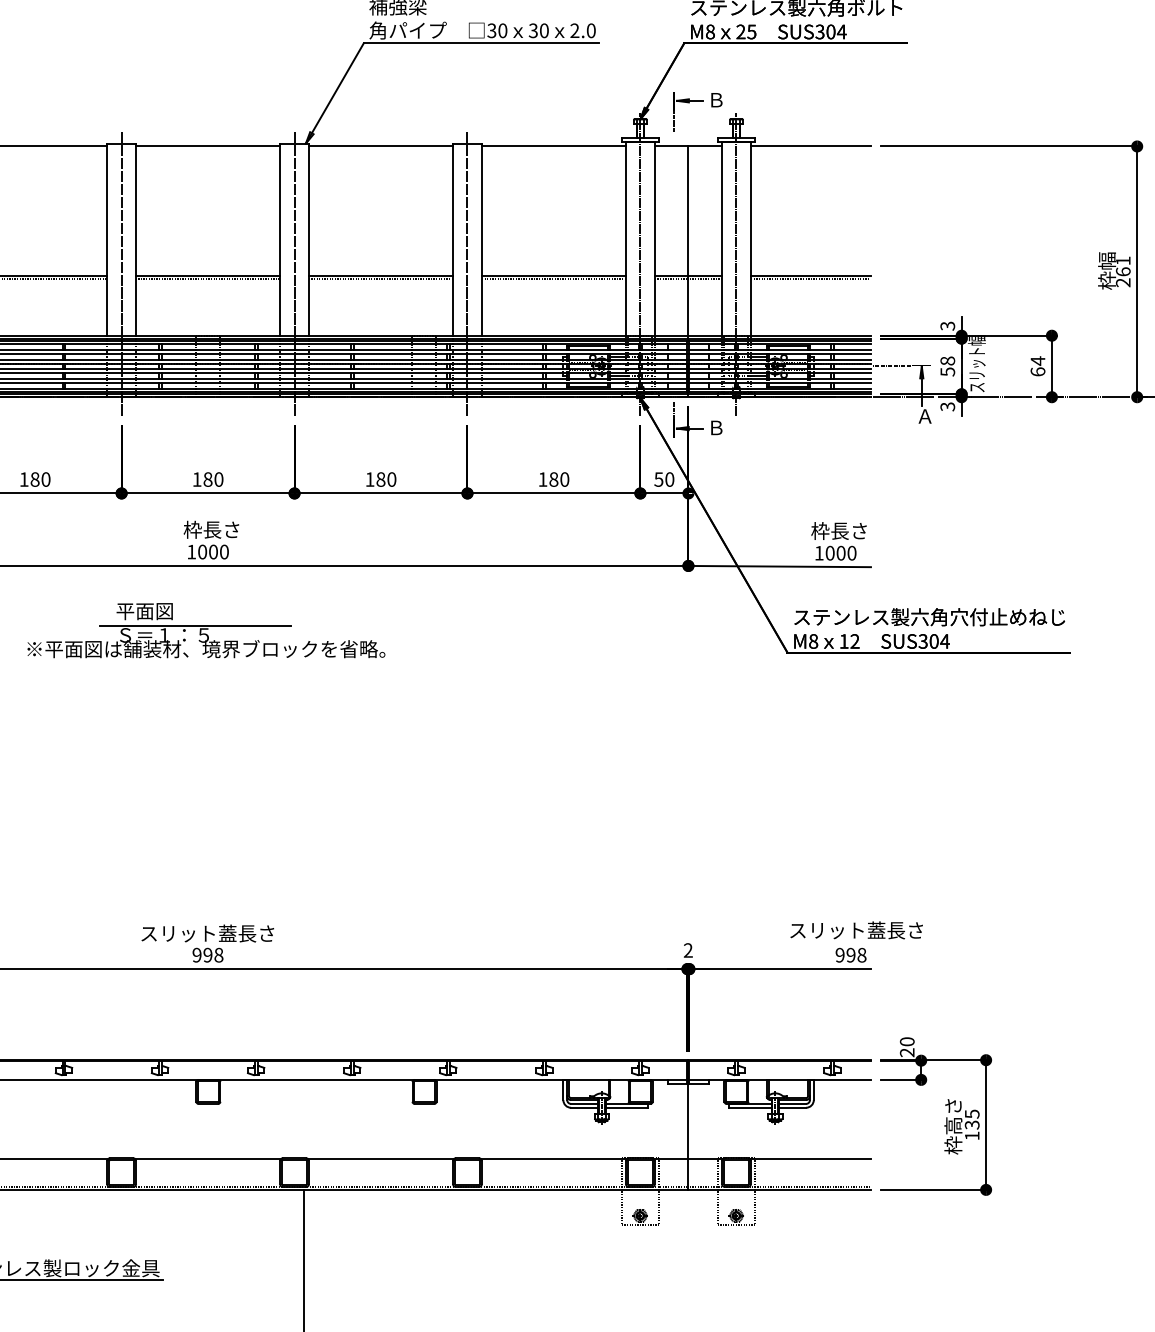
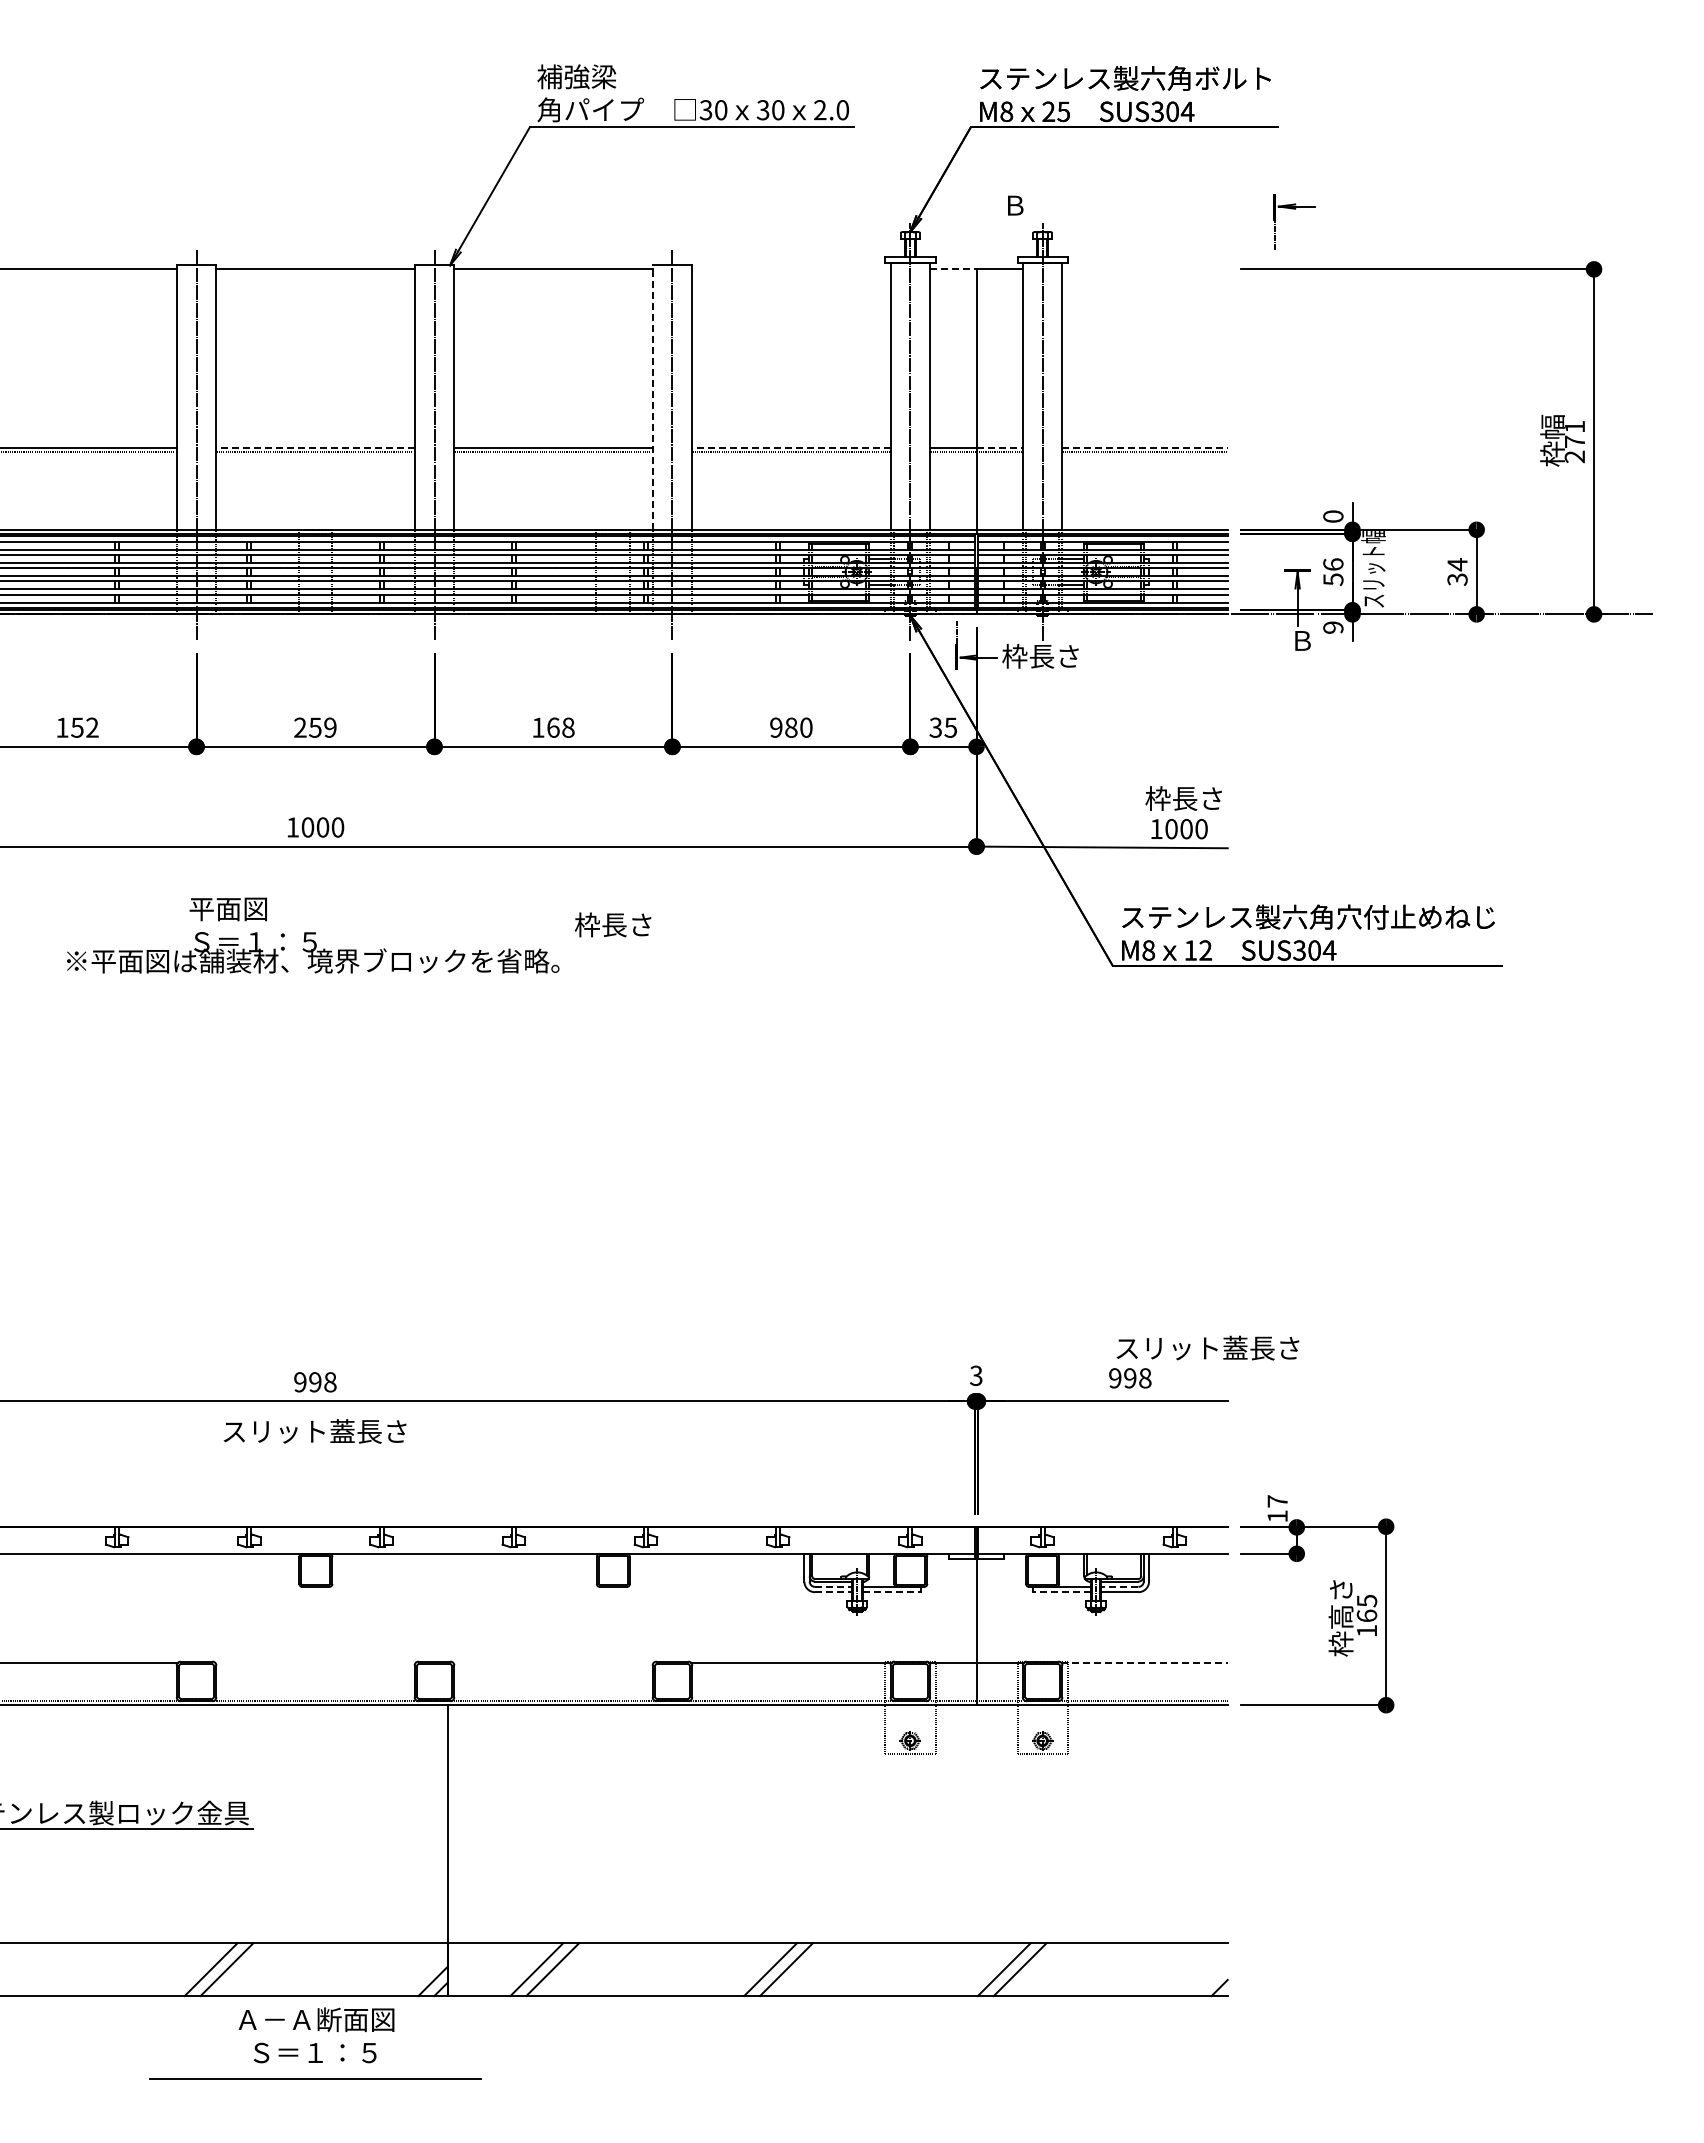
part: (688, 102) -> (1294, 209), moved
line: (553, 146) -> (791, 269), removed
line: (671, 146) -> (953, 269), solid -> dashed
line: (810, 146) -> (1144, 269), removed
line: (452, 239) -> (652, 397), solid -> dashed
text: (1122, 271) -> (1574, 441), 261 -> 271
line: (208, 275) -> (315, 447), solid -> dashed
line: (553, 275) -> (790, 447), solid -> dashed
line: (705, 275) -> (1000, 447), solid -> dashed
line: (811, 275) -> (1145, 447), solid -> dashed
text: (947, 326) -> (1333, 516), 3 -> 0
text: (947, 360) -> (1333, 564), 58 -> 56
line: (891, 365) -> (1256, 570), removed
text: (1037, 371) -> (1457, 579), 64 -> 34
text: (947, 406) -> (1333, 627), 3 -> 9
text: (925, 416) -> (1302, 640), Ａ -> Ｂ
text: (734, 427) -> (1040, 655), Ｂ -> 枠長さ
text: (40, 479) -> (84, 727), 180 -> 152
text: (208, 479) -> (315, 727), 180 -> 259
text: (386, 479) -> (560, 727), 180 -> 168
text: (543, 479) -> (776, 727), 180 -> 980
text: (664, 479) -> (943, 727), 50 -> 35
text: (210, 529) -> (612, 924), moved
line: (195, 626) -> (297, 929), removed
text: (207, 933) -> (314, 1431), moved
text: (688, 950) -> (976, 1375), 2 -> 3
text: (851, 955) -> (1130, 1378), moved
text: (907, 1046) -> (1277, 1508), 20 -> 17
line: (584, 1103) -> (833, 1586), solid -> dashed
line: (792, 1103) -> (1119, 1586), solid -> dashed
line: (584, 1108) -> (833, 1592), solid -> dashed
line: (627, 1108) -> (892, 1592), solid -> dashed
line: (750, 1108) -> (1061, 1592), solid -> dashed
text: (971, 1124) -> (1366, 1615), 135 -> 165
line: (208, 1158) -> (315, 1662), removed
line: (381, 1158) -> (553, 1662), removed
line: (811, 1158) -> (1145, 1662), solid -> dashed

